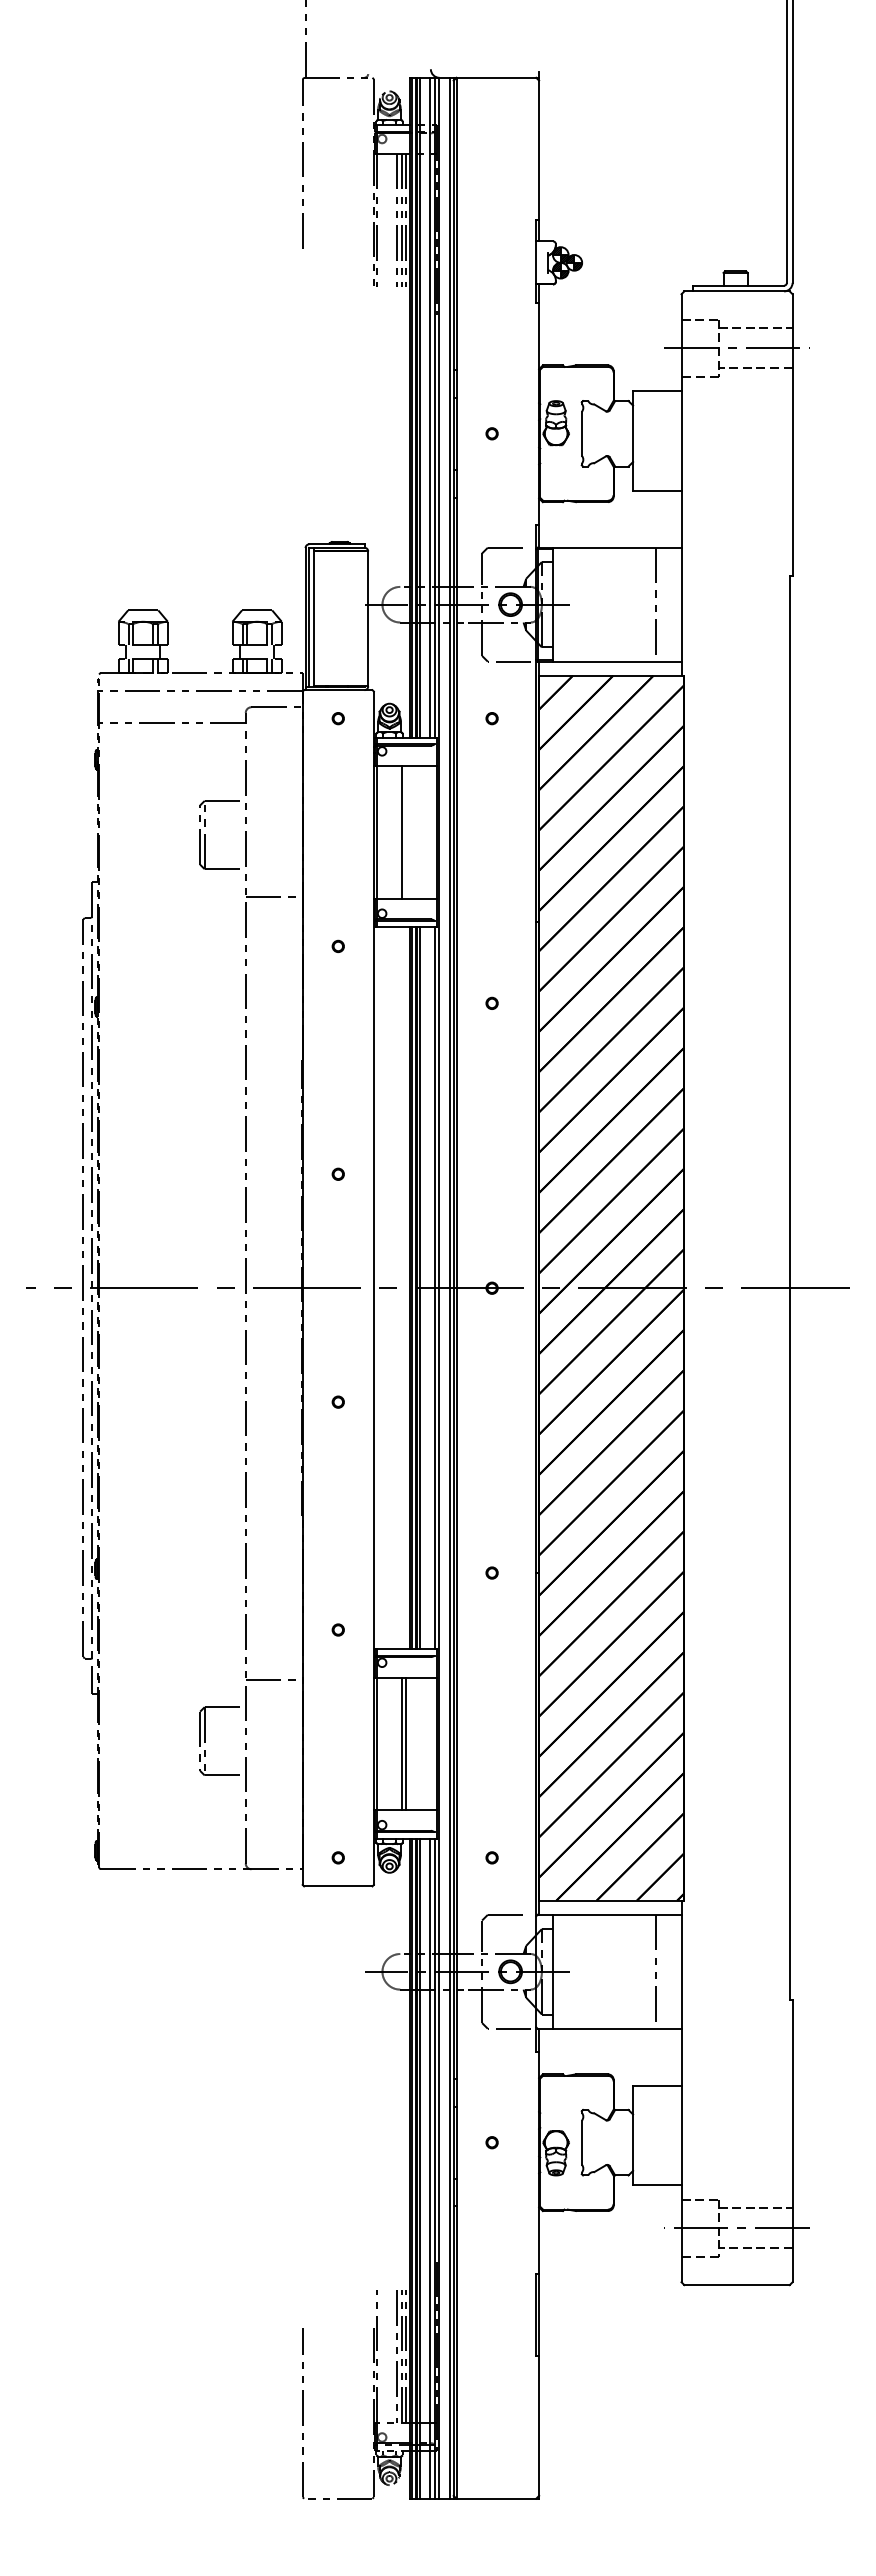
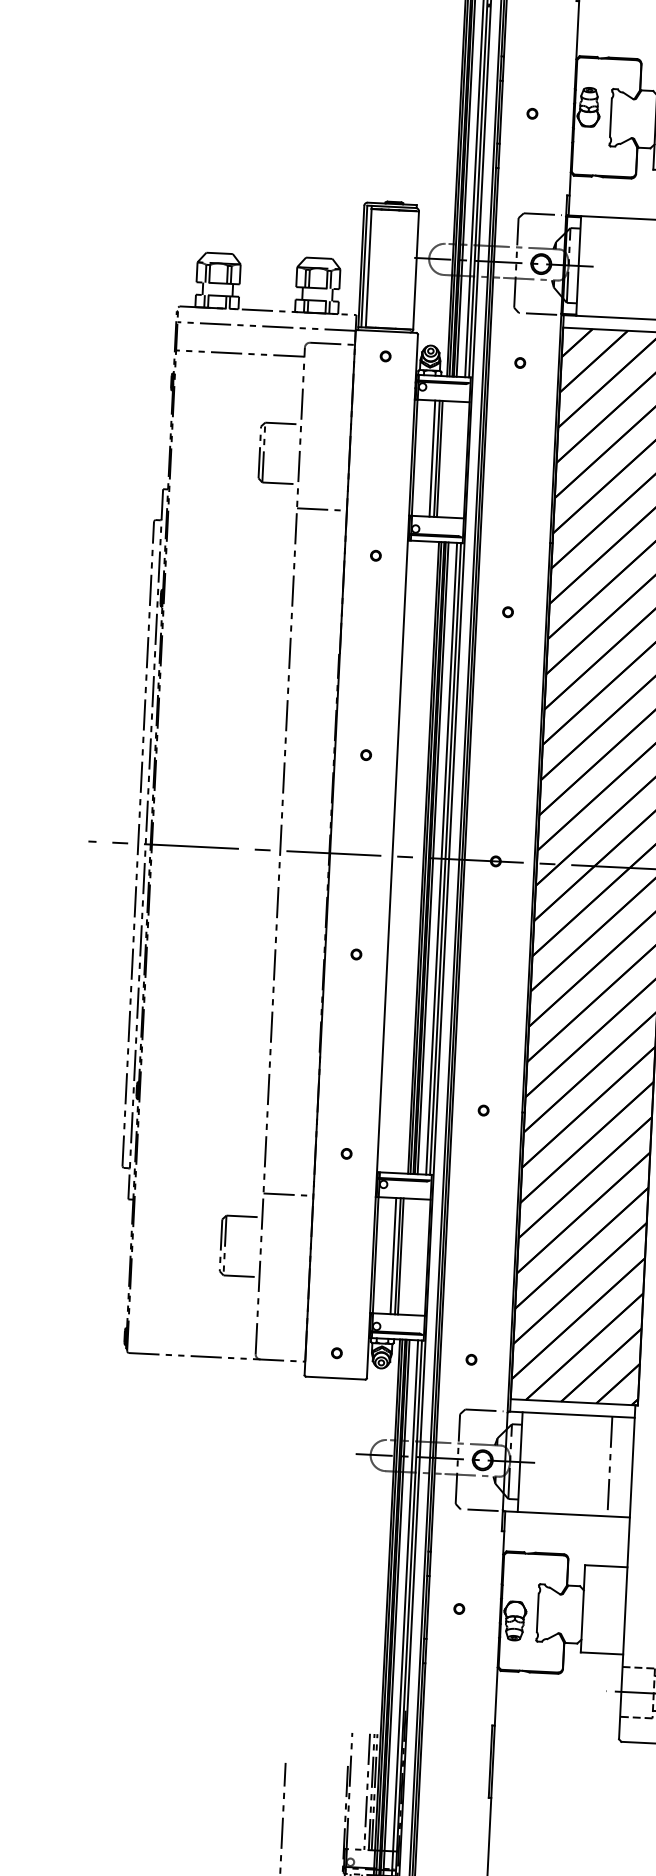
line: (397, 832) -> (432, 458), added
line: (405, 832) -> (439, 458), added
line: (430, 1288) -> (441, 858), added
line: (397, 1743) -> (393, 1255), added

